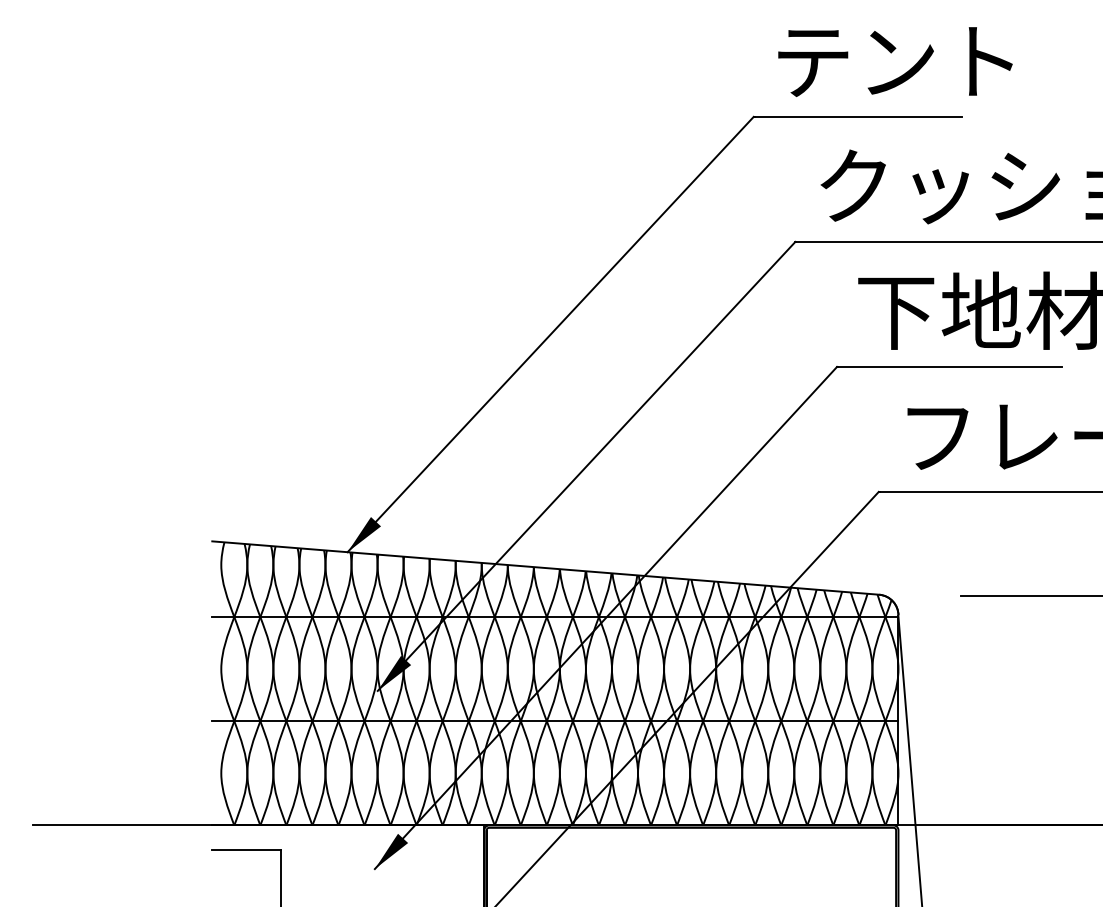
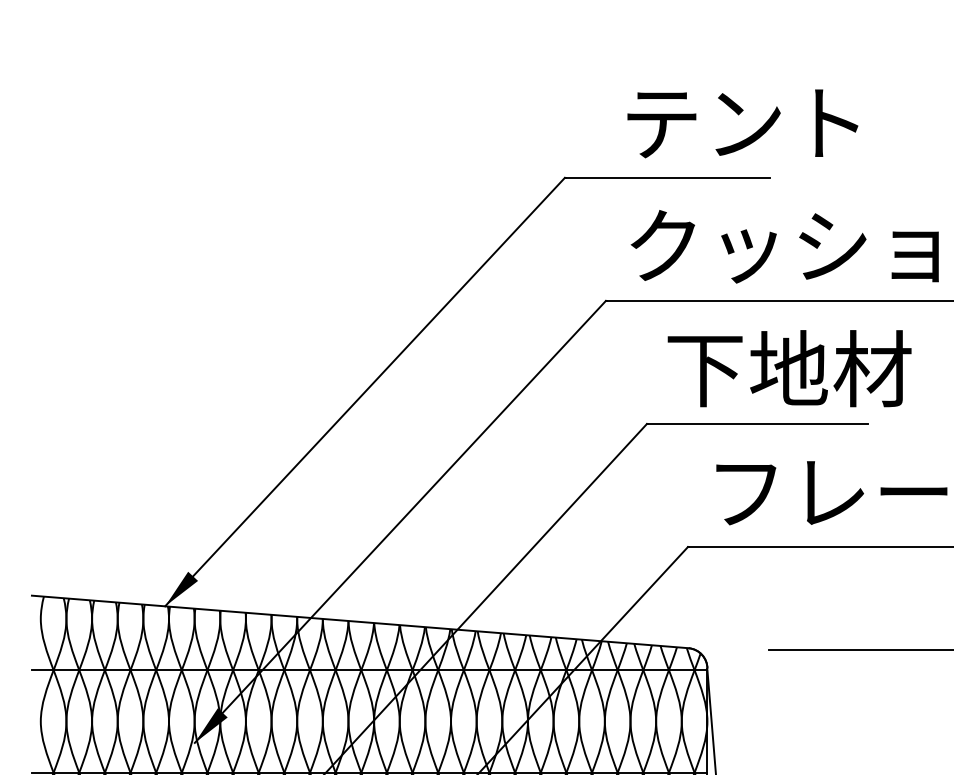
text: (895, 61) -> (742, 123), moved

